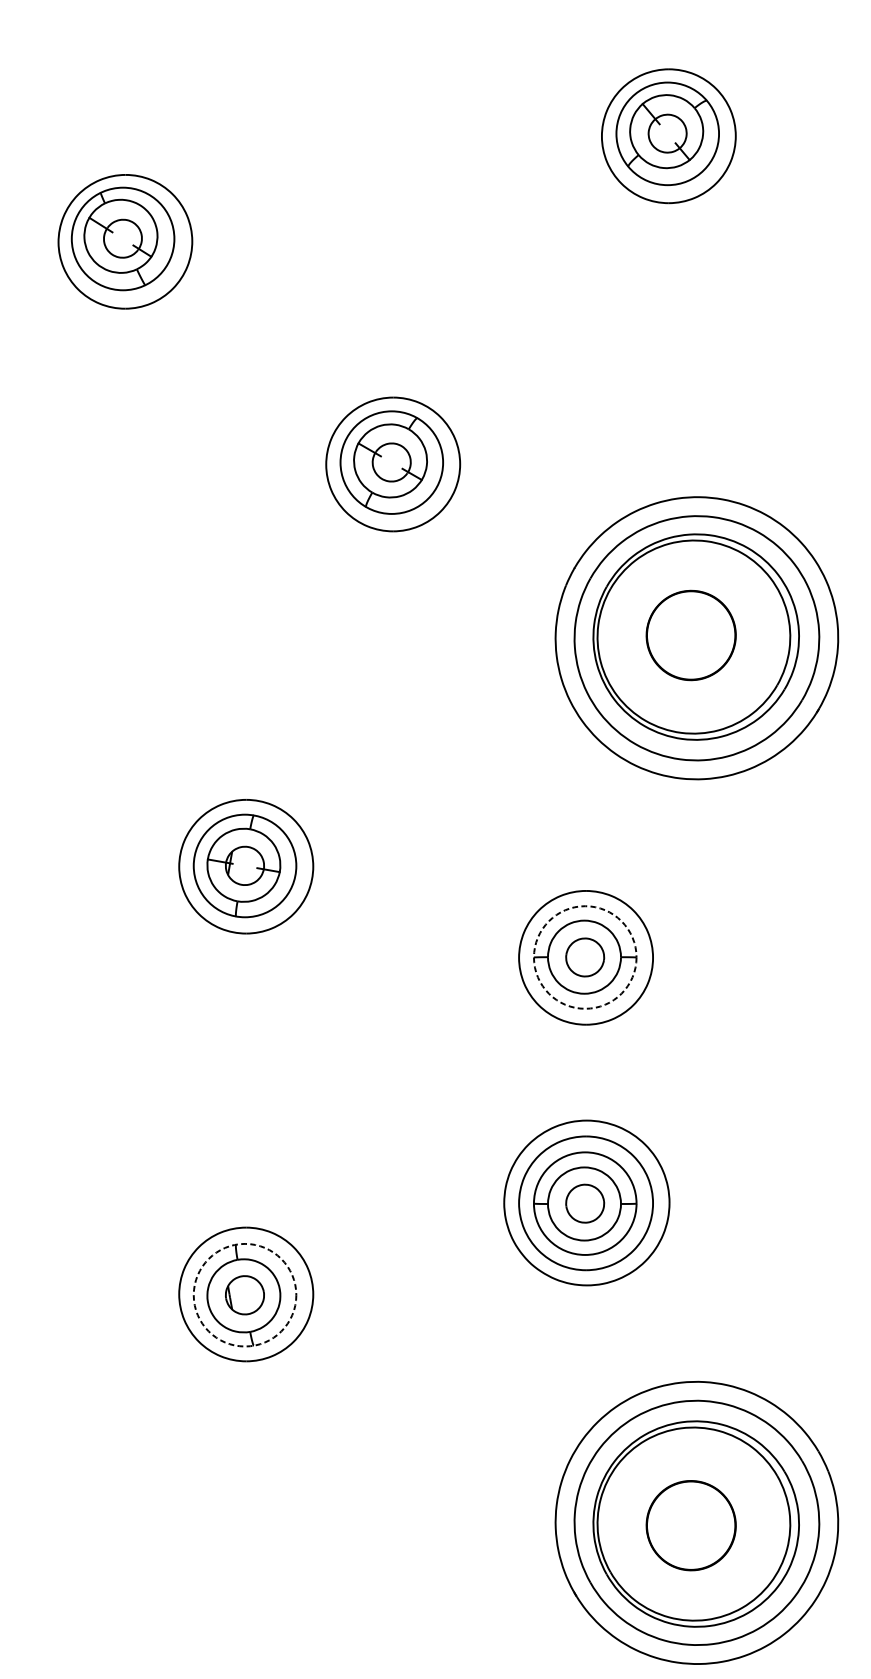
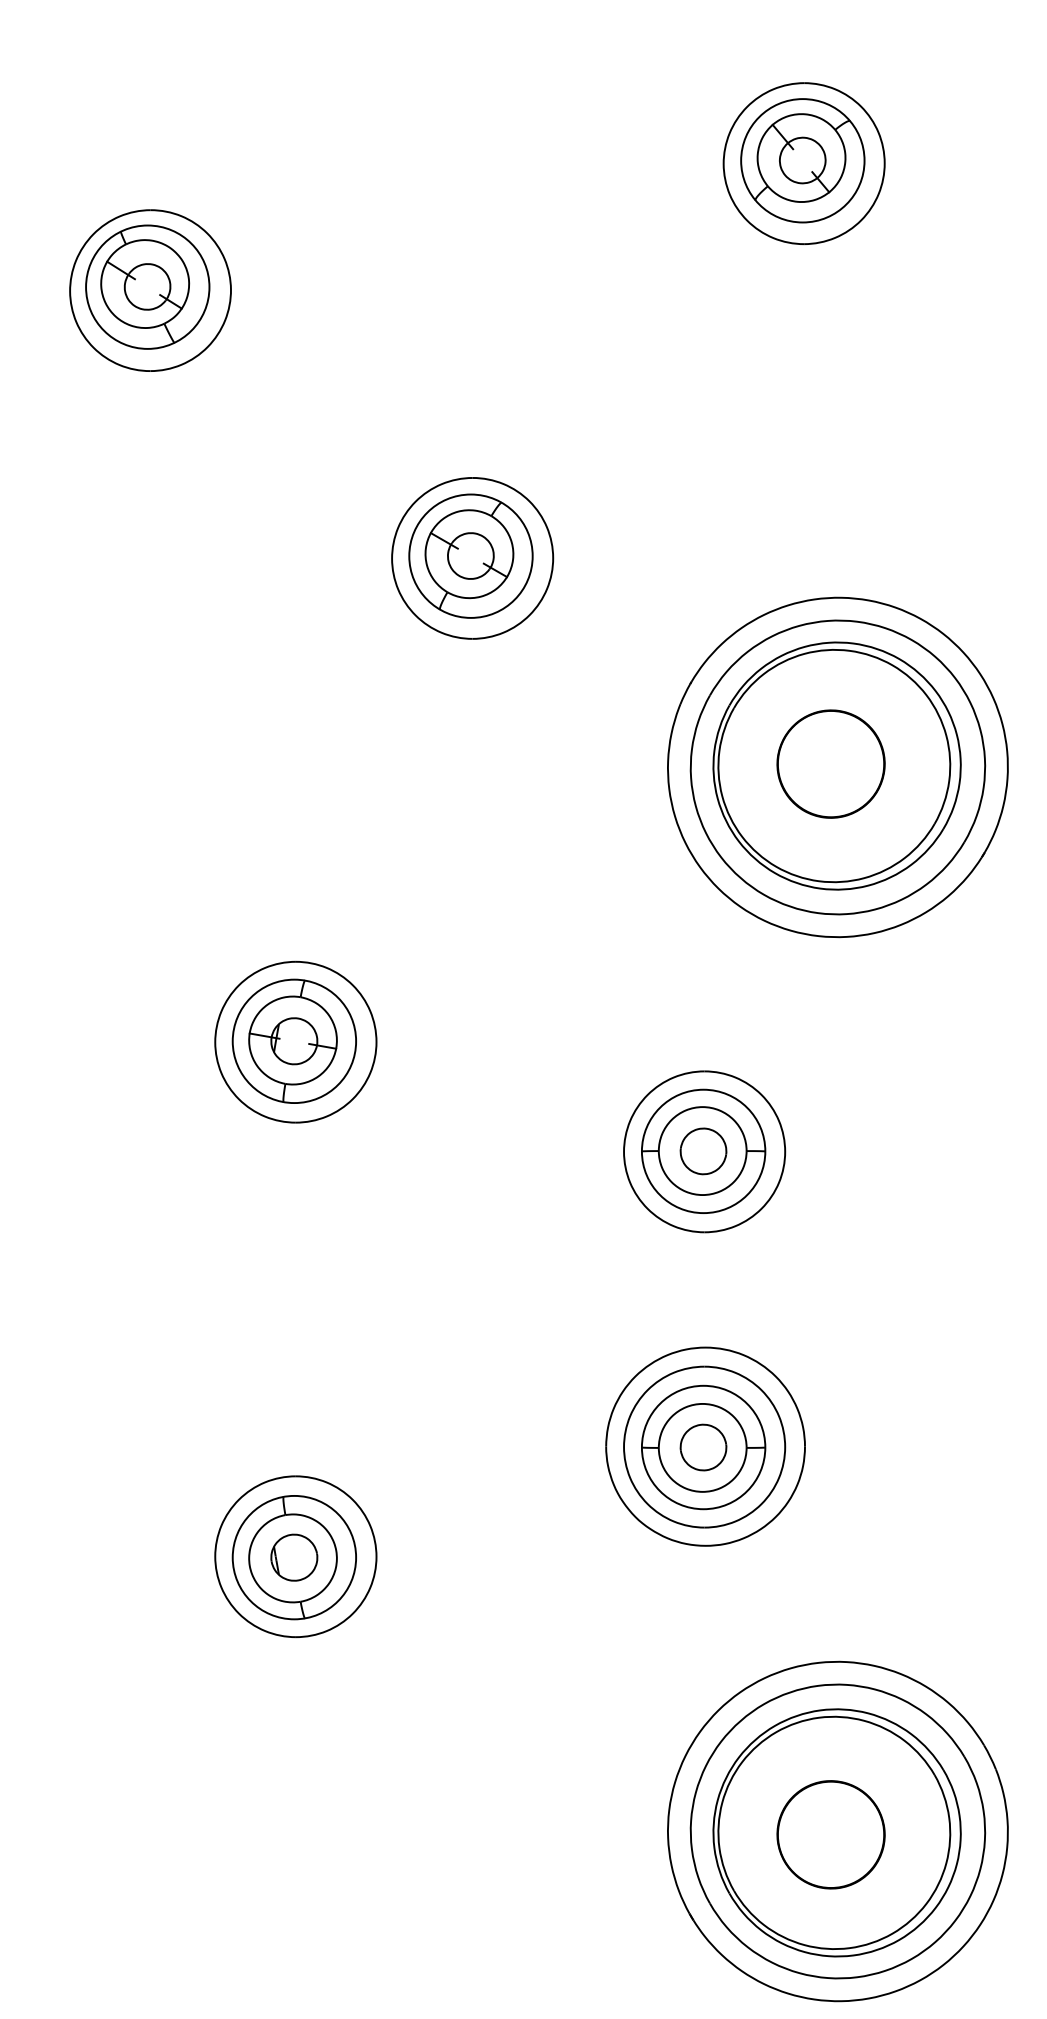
circle: (585, 957) -> (703, 1151), dashed -> solid
circle: (245, 1295) -> (294, 1557), dashed -> solid

